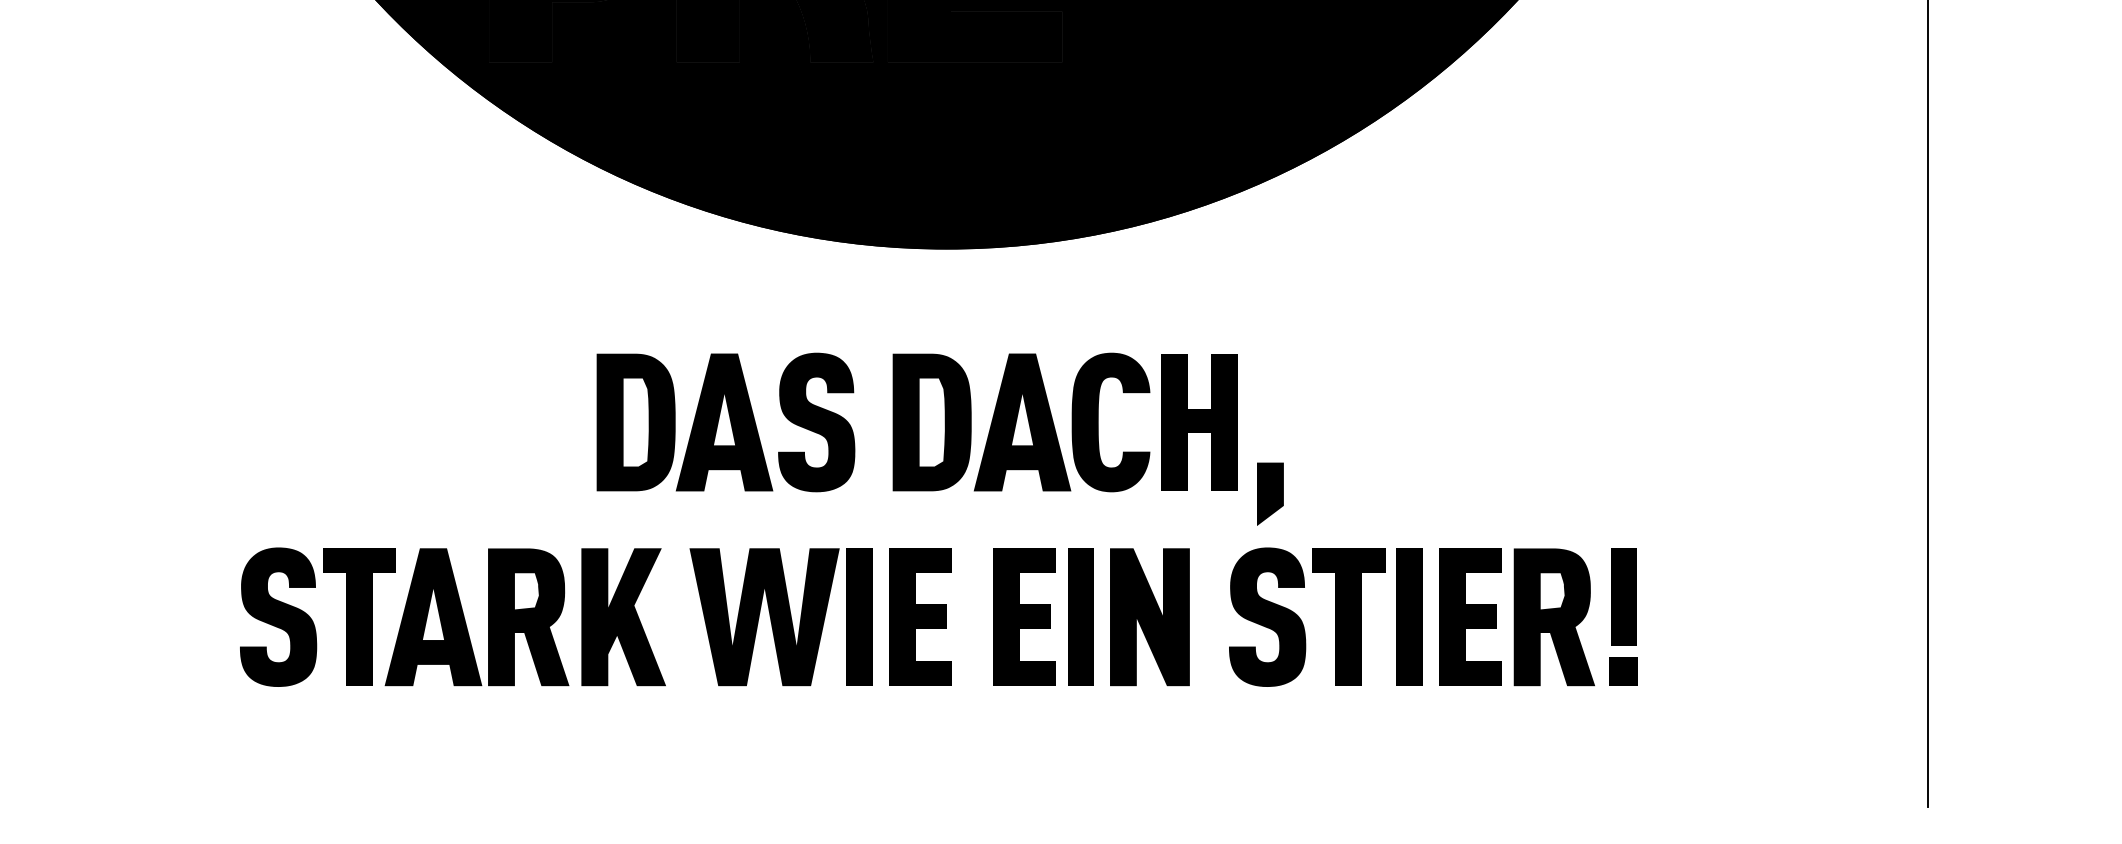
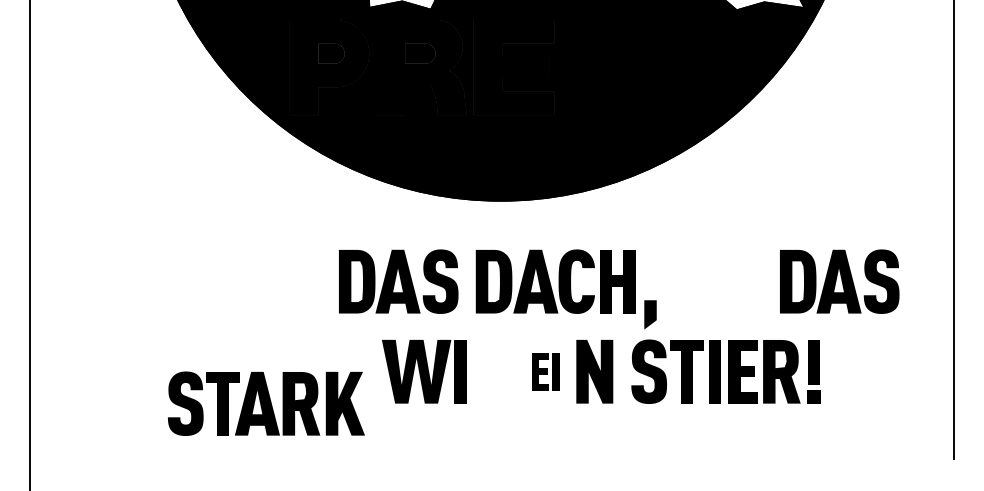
part: (1679, 422) -> (839, 281), added
part: (453, 616) -> (266, 403), moved
fill: (920, 616) -> (488, 371), removed
part: (1043, 616) -> (545, 371), size x0.6

